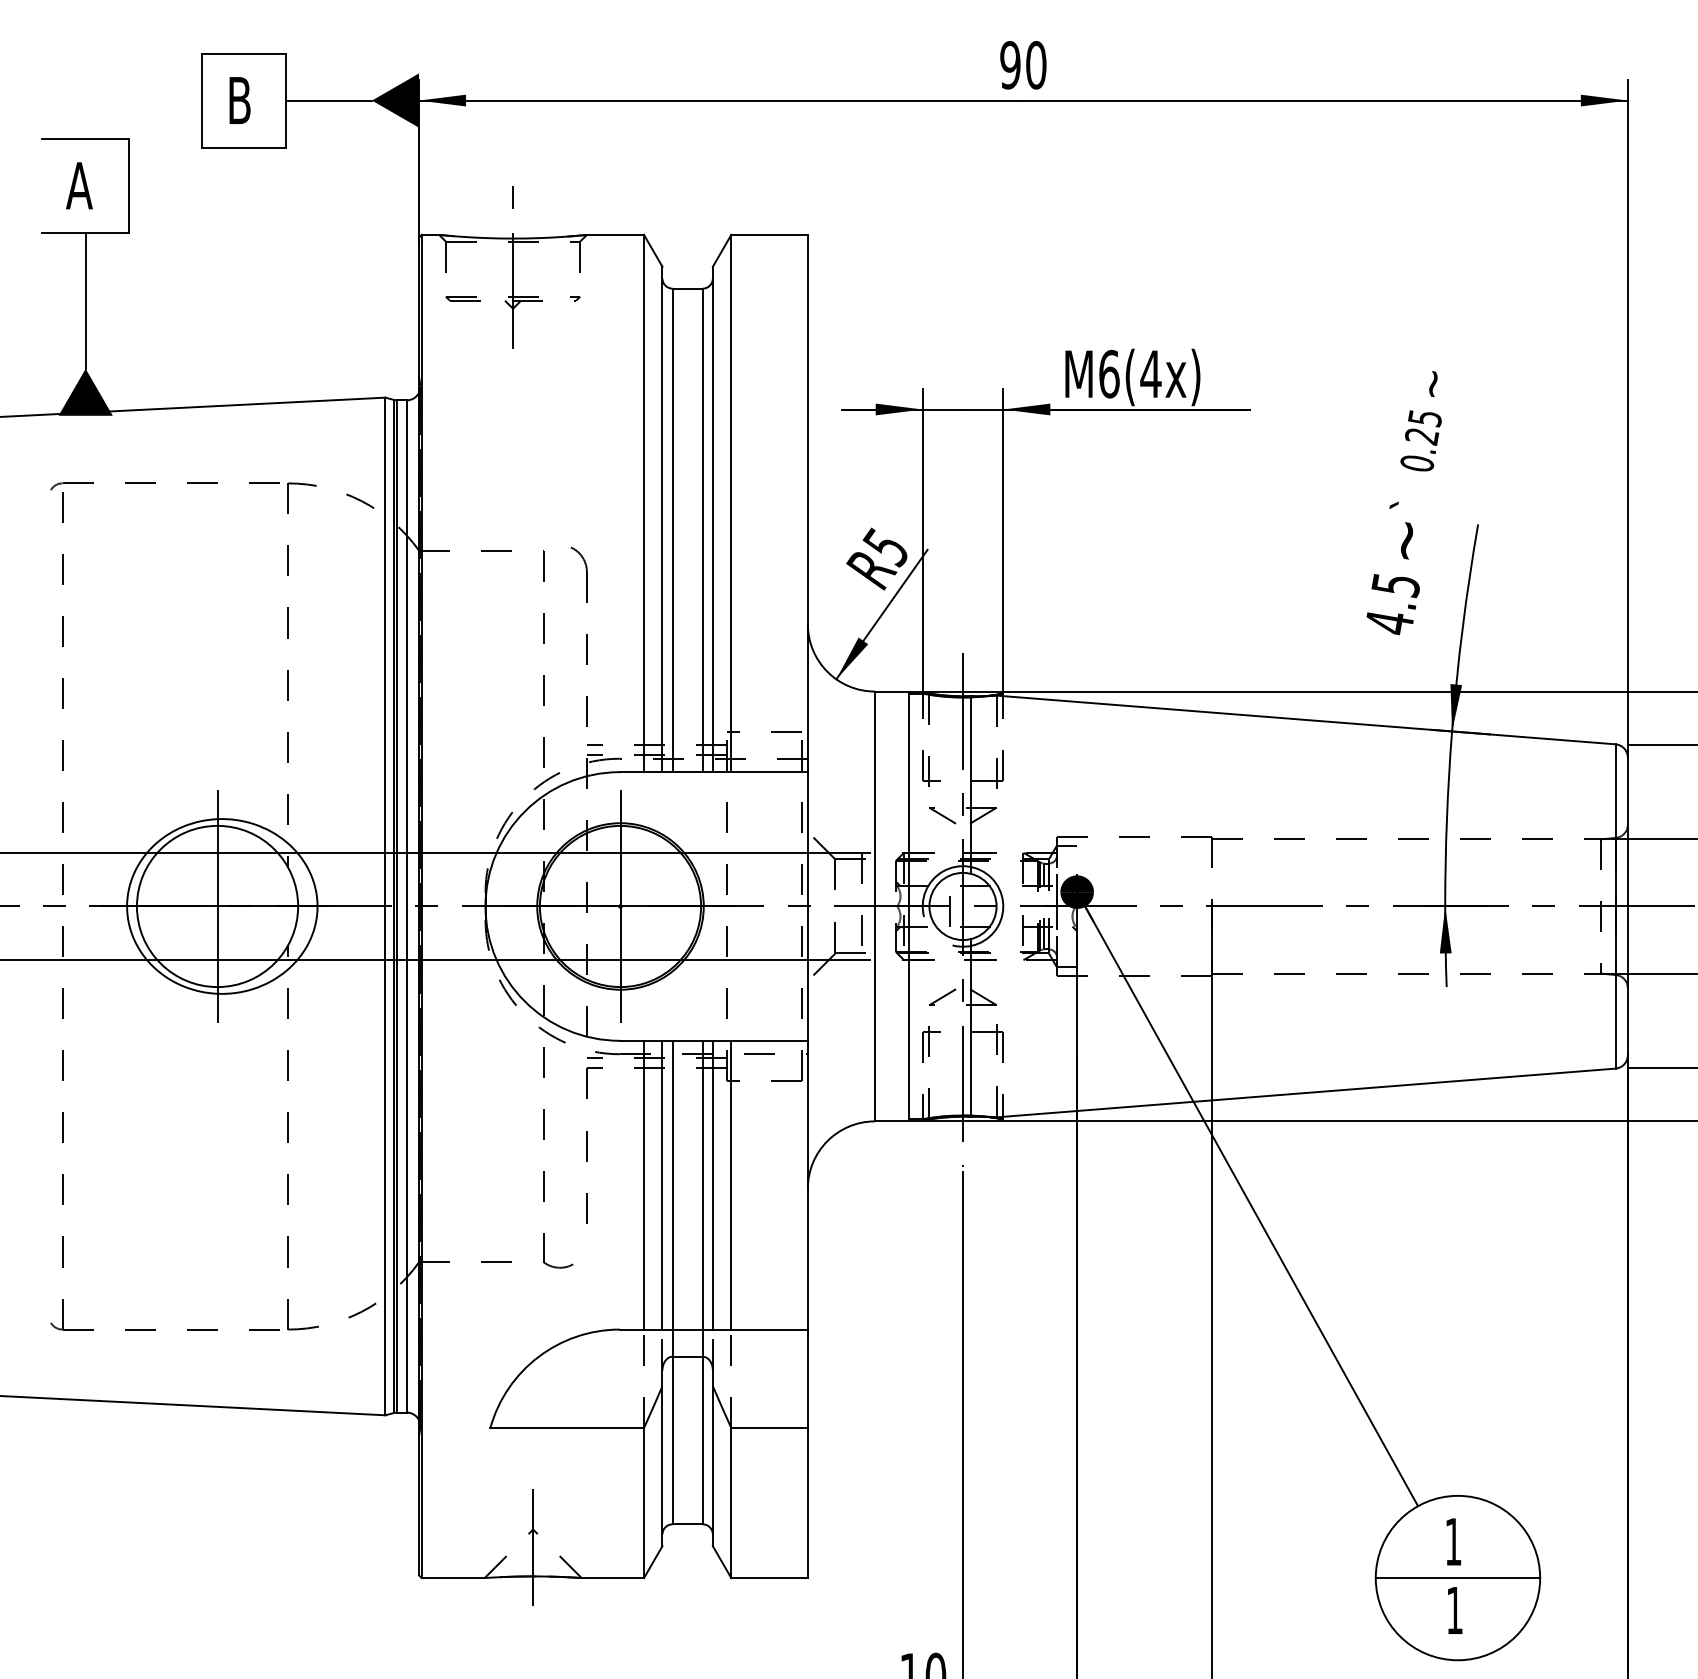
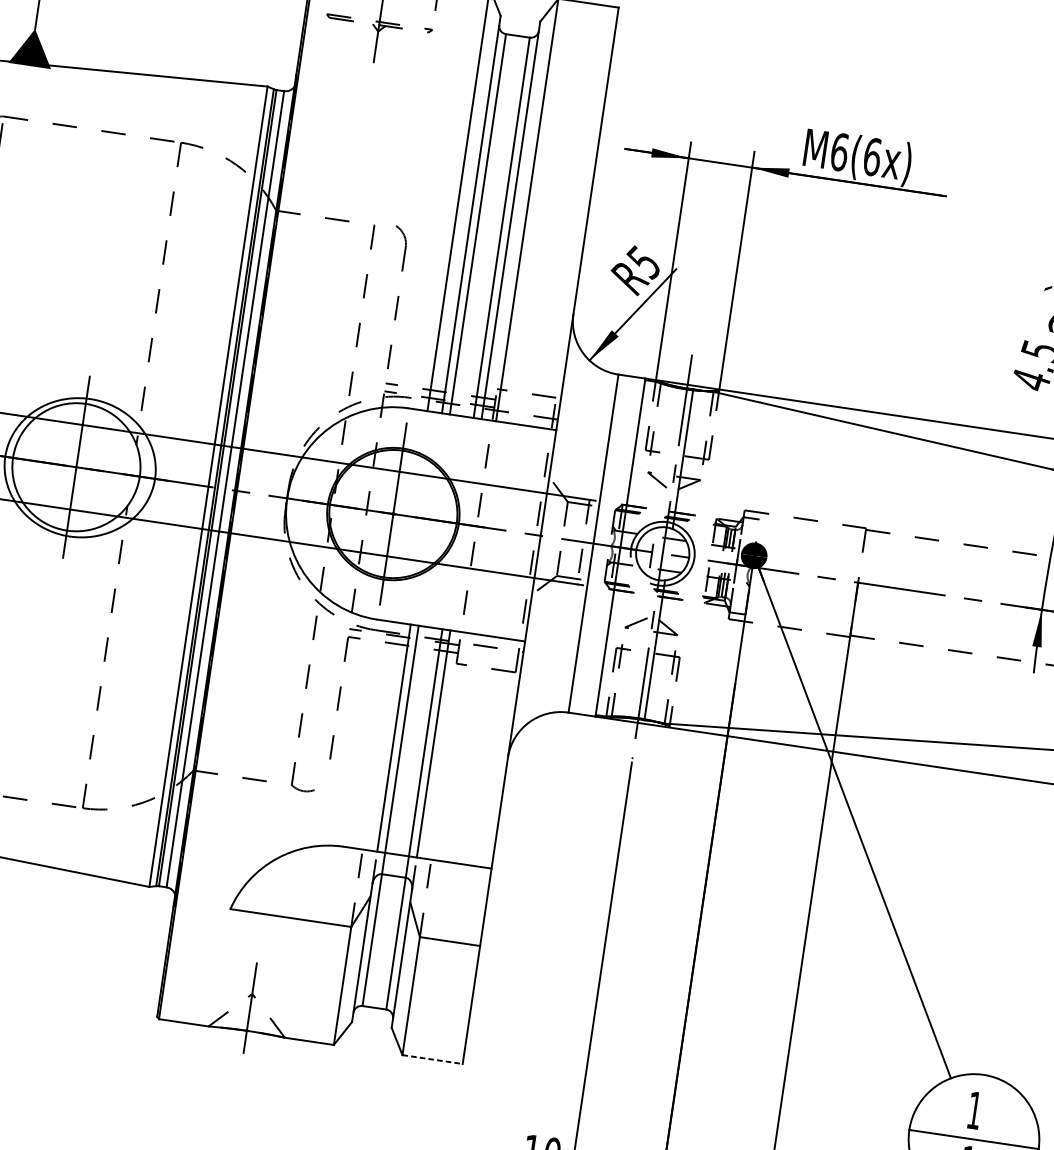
text: (1150, 373) -> (872, 156), M6(4x) -> M6(6x)
line: (644, 1184) -> (379, 735), removed
line: (731, 1184) -> (448, 745), removed
line: (770, 1578) -> (433, 1060), solid -> dashed

